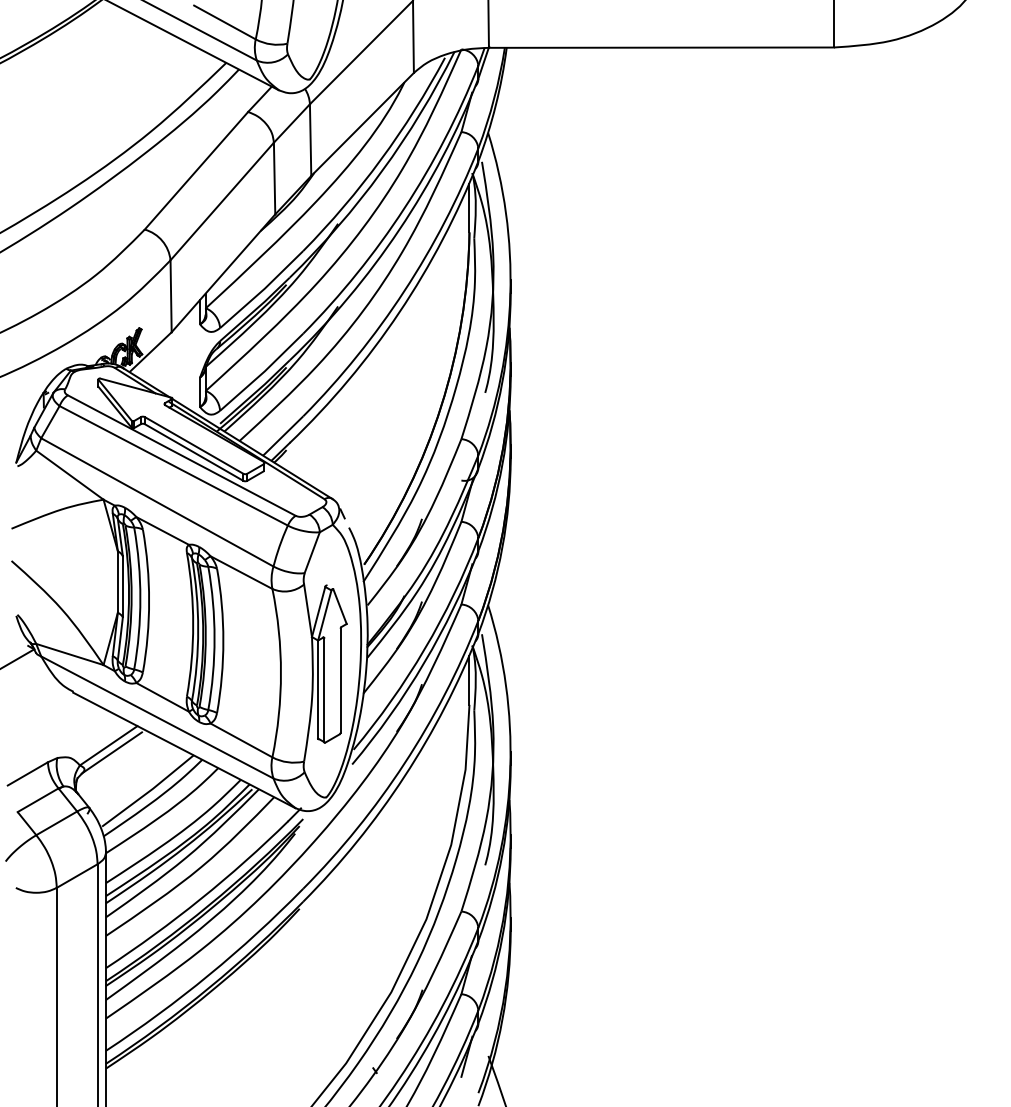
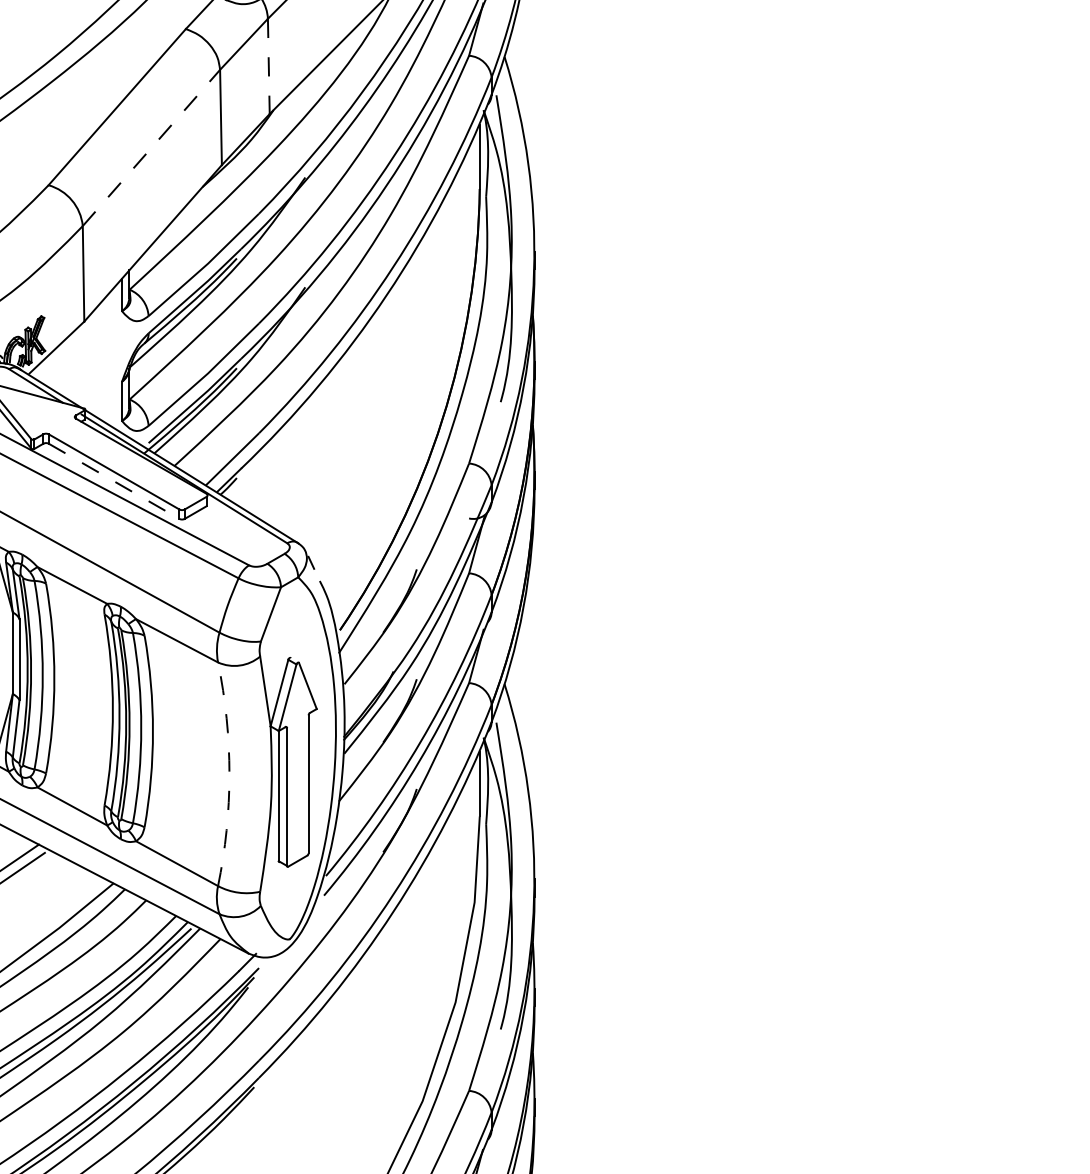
line: (310, 140) -> (268, 66), solid -> dashed
line: (222, 201) -> (151, 147), solid -> dashed
line: (194, 452) -> (114, 481), solid -> dashed
arc: (280, 673) -> (228, 774), solid -> dashed

